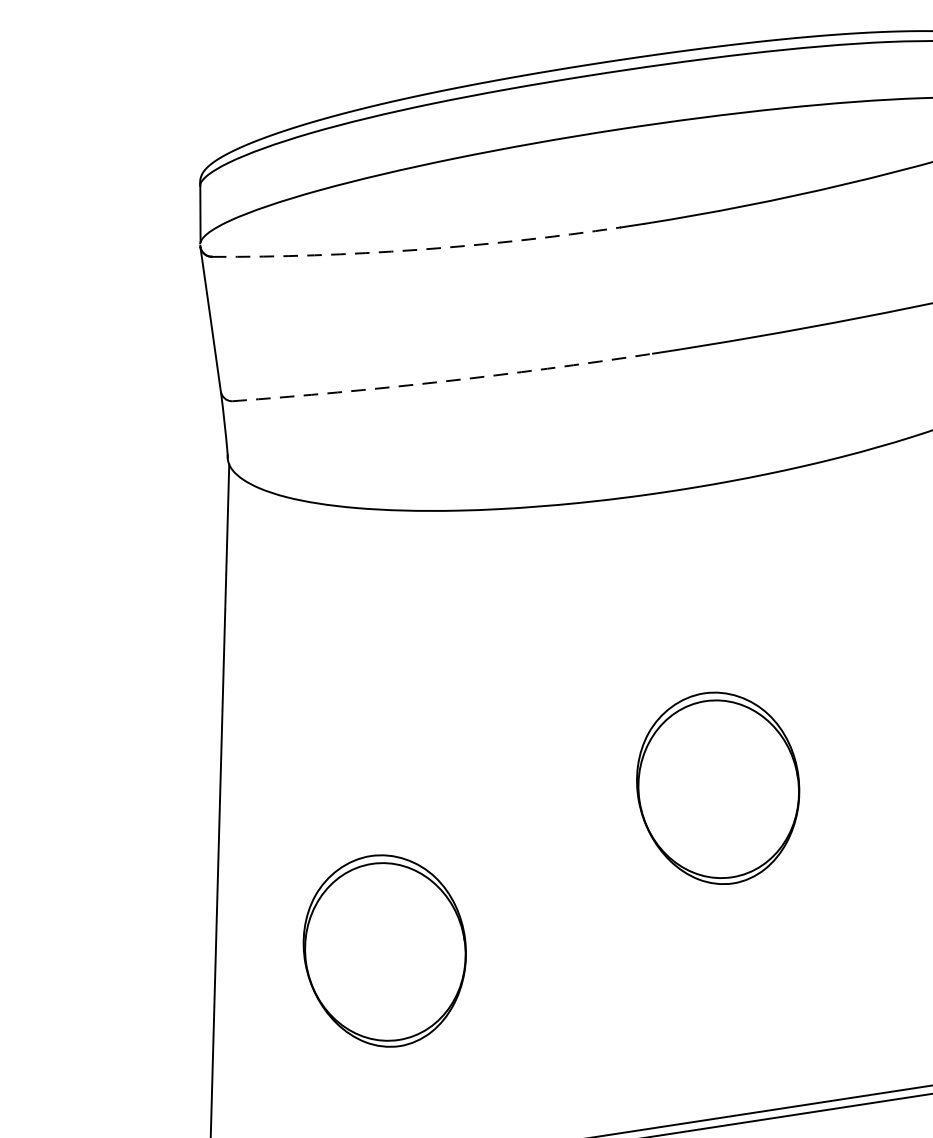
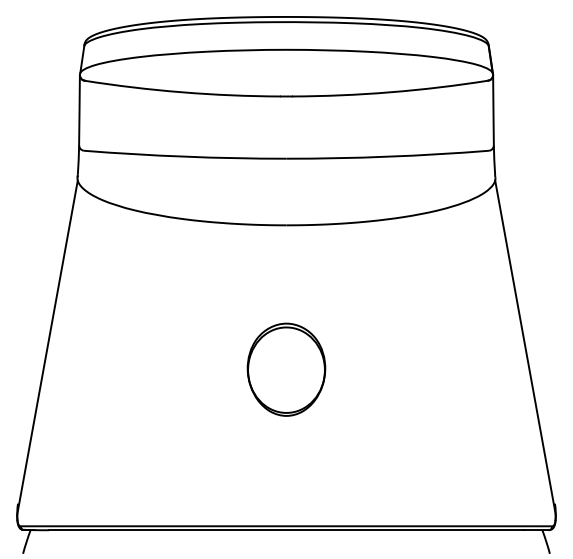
arc: (417, 250) -> (182, 92), dashed -> solid
arc: (443, 381) -> (185, 156), dashed -> solid
part: (385, 950) -> (116, 422), removed

